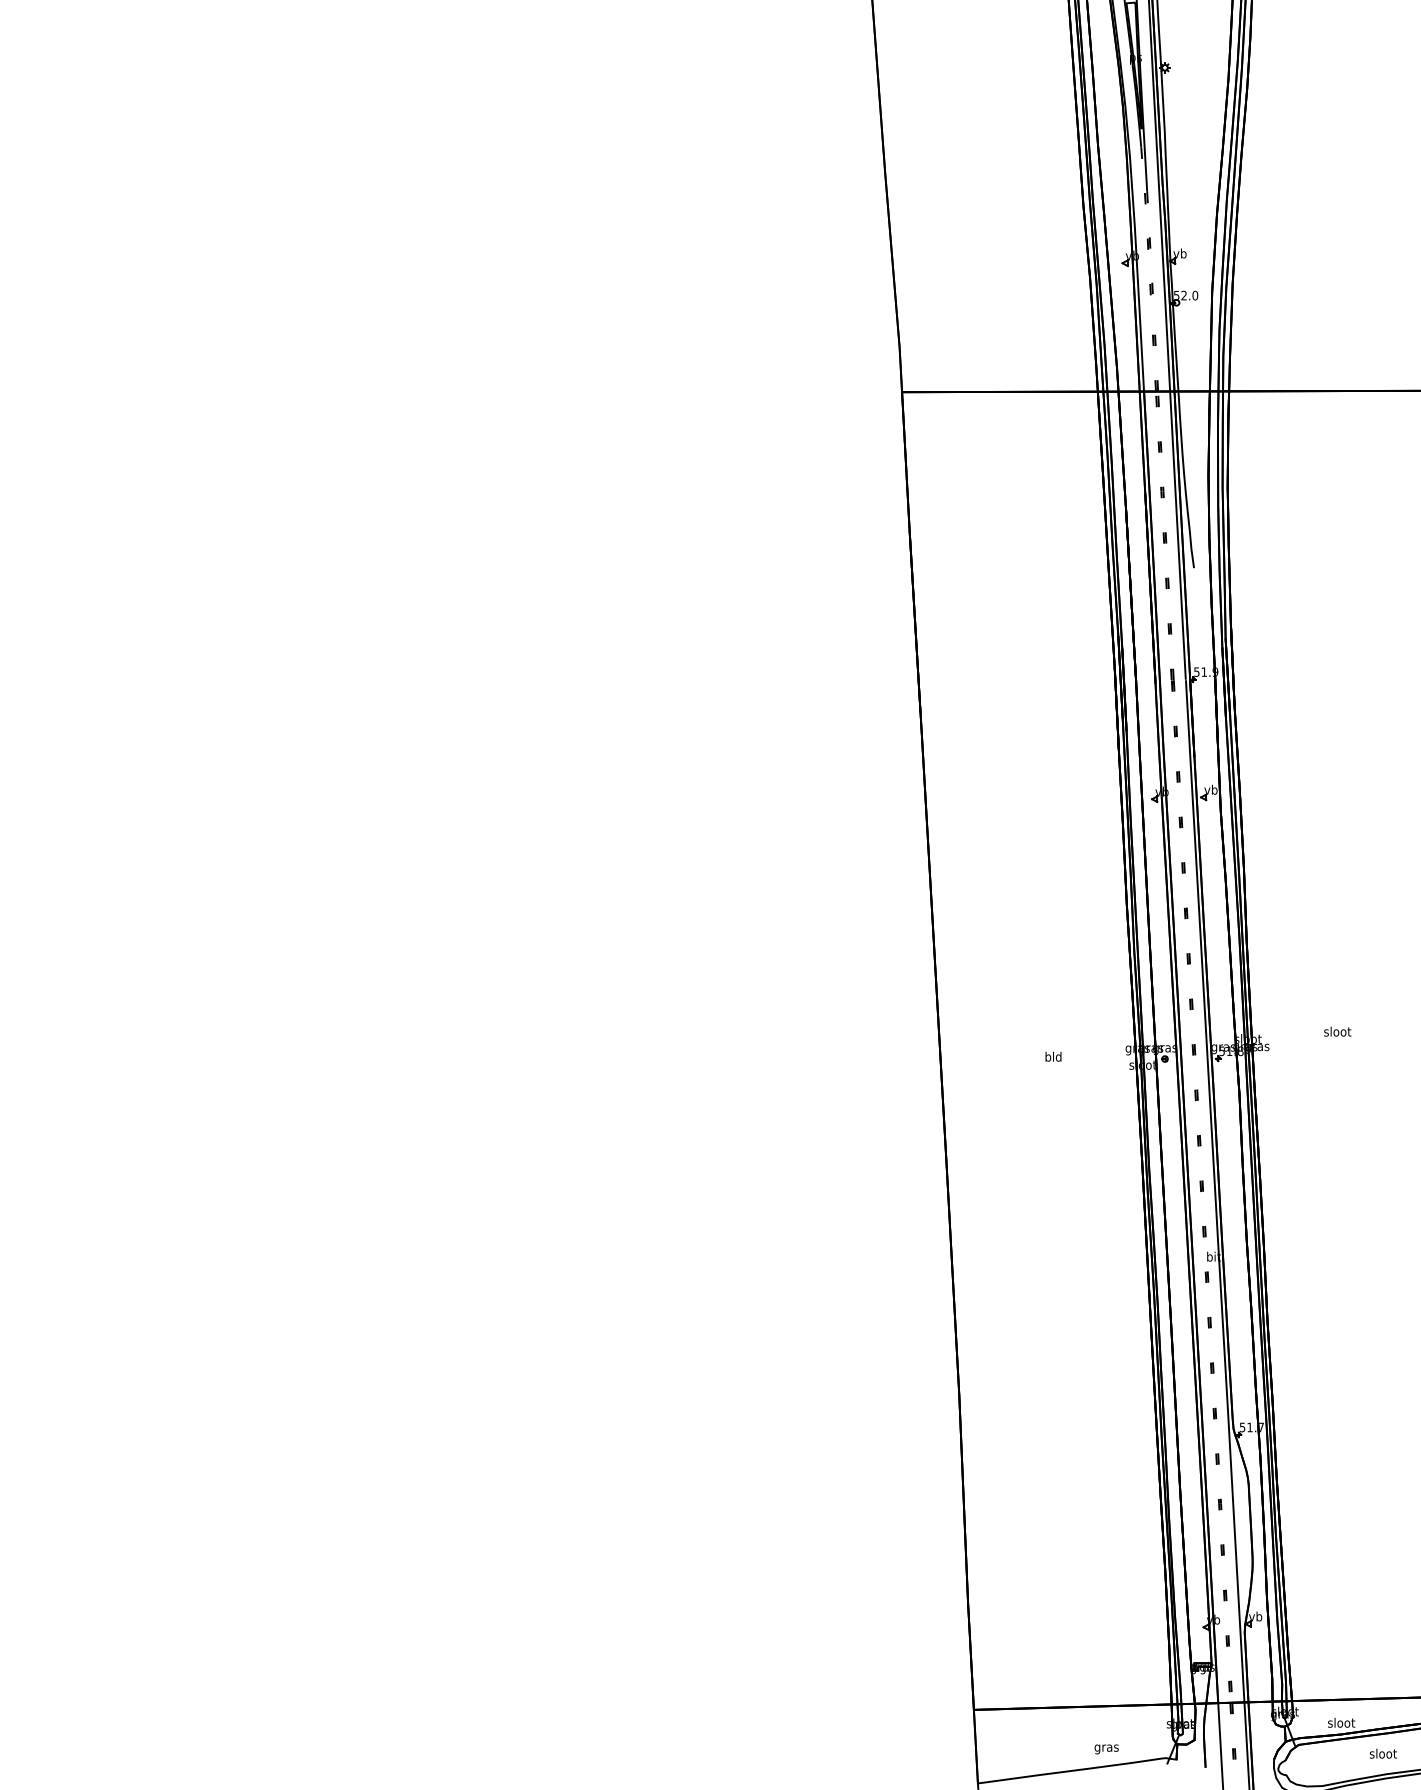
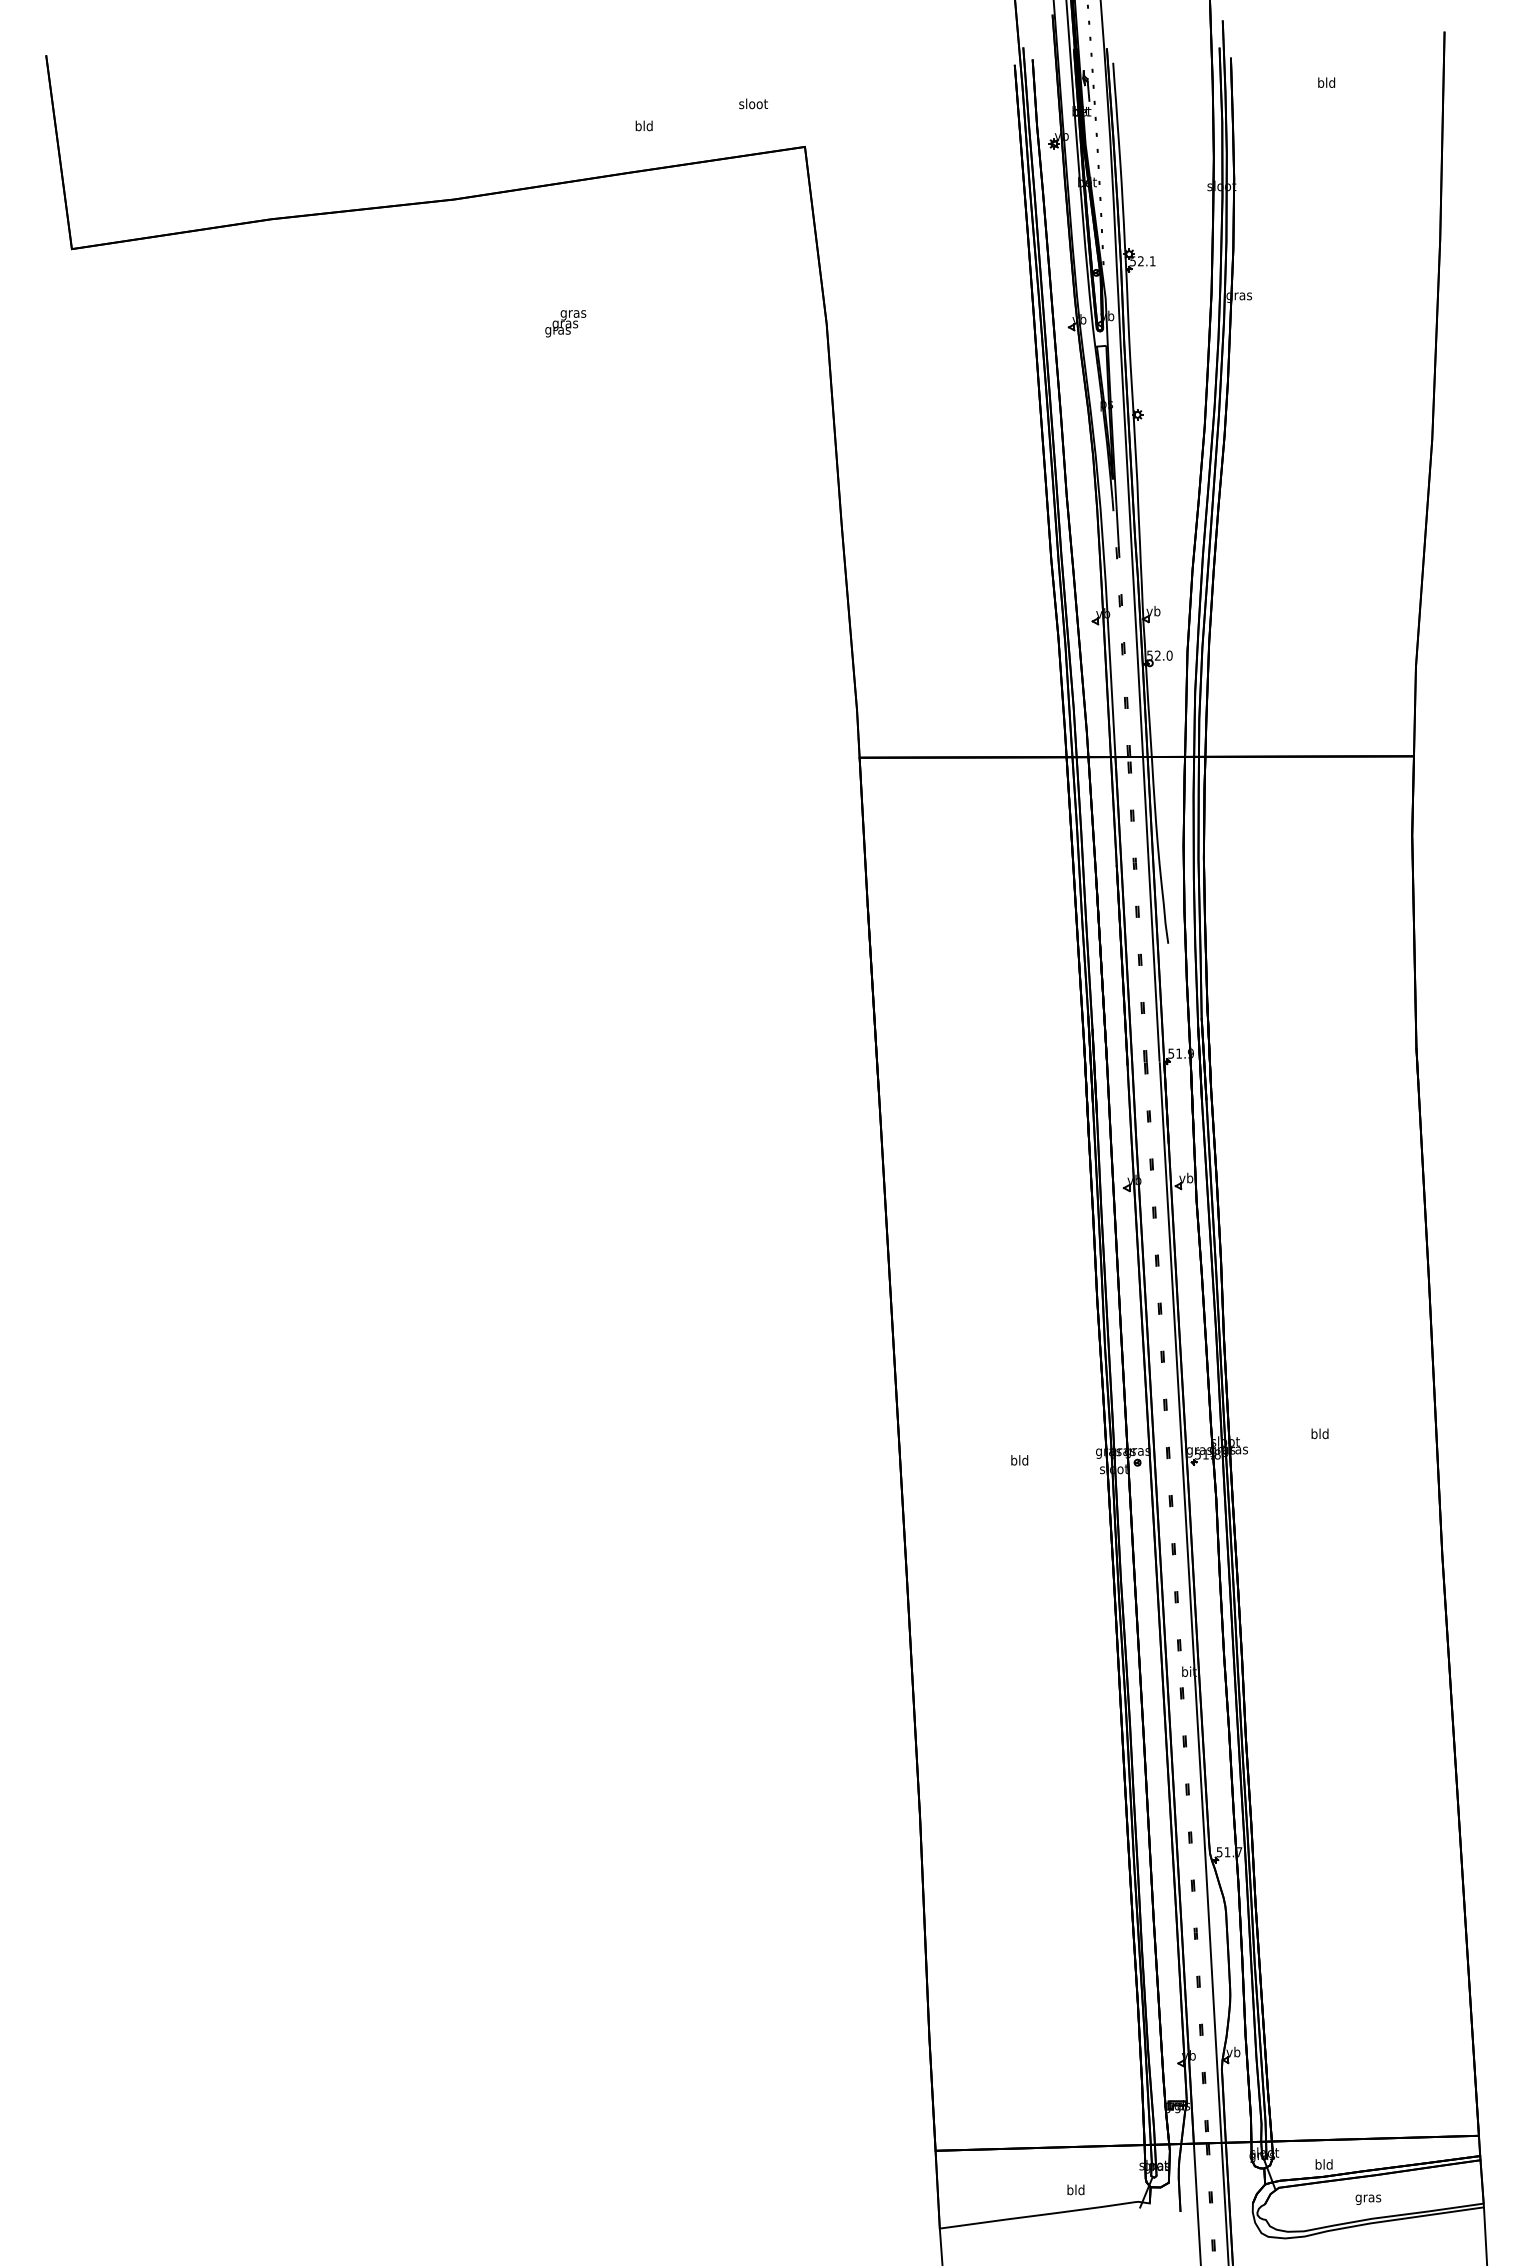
text: (1337, 1031) -> (1319, 1433), sloot -> bld
text: (1341, 1722) -> (1324, 2164), sloot -> bld
text: (1106, 1747) -> (1075, 2190), gras -> bld
text: (1383, 1755) -> (1368, 2198), sloot -> gras

